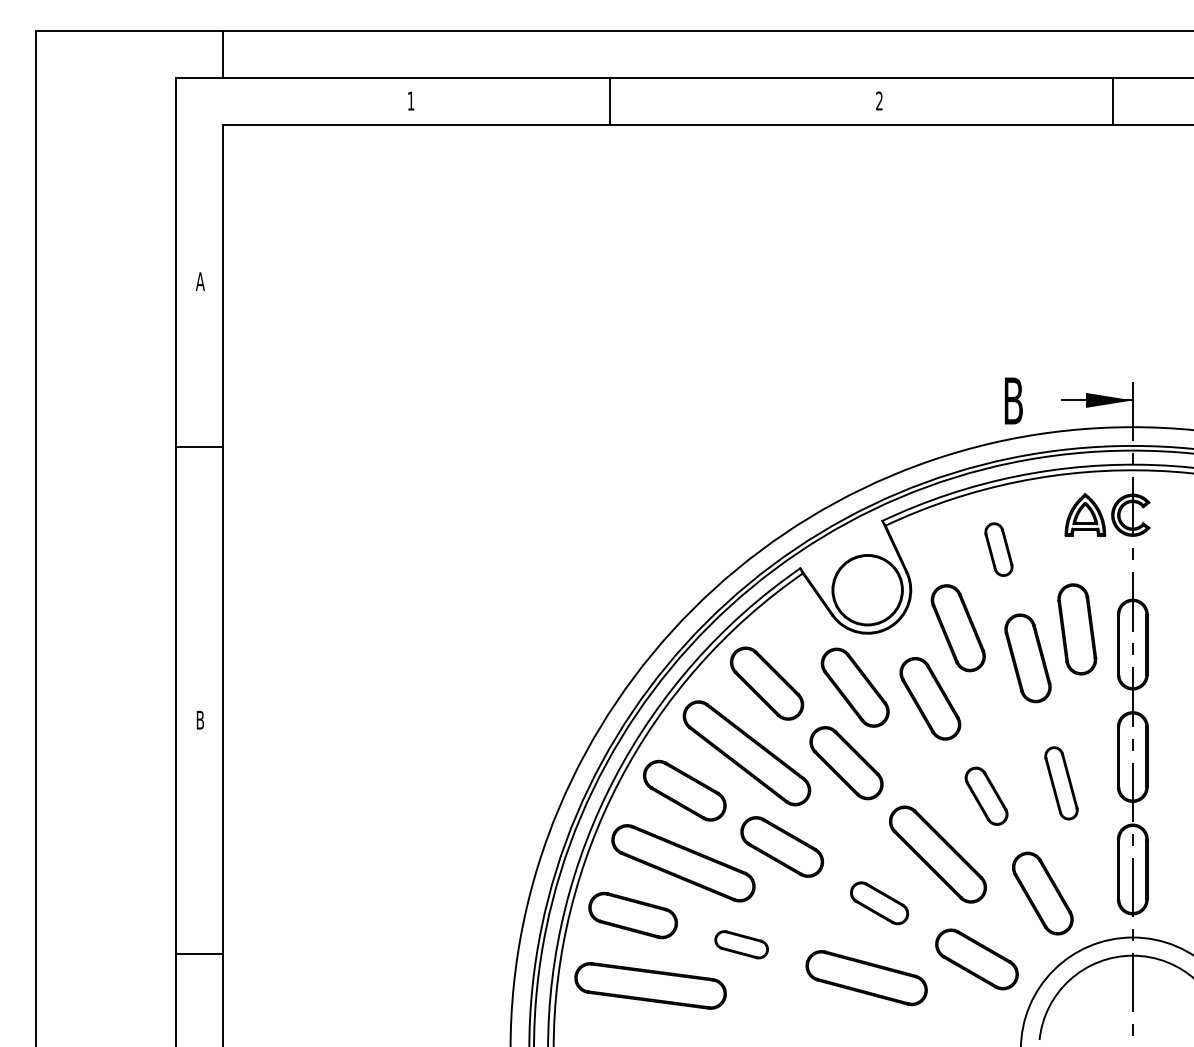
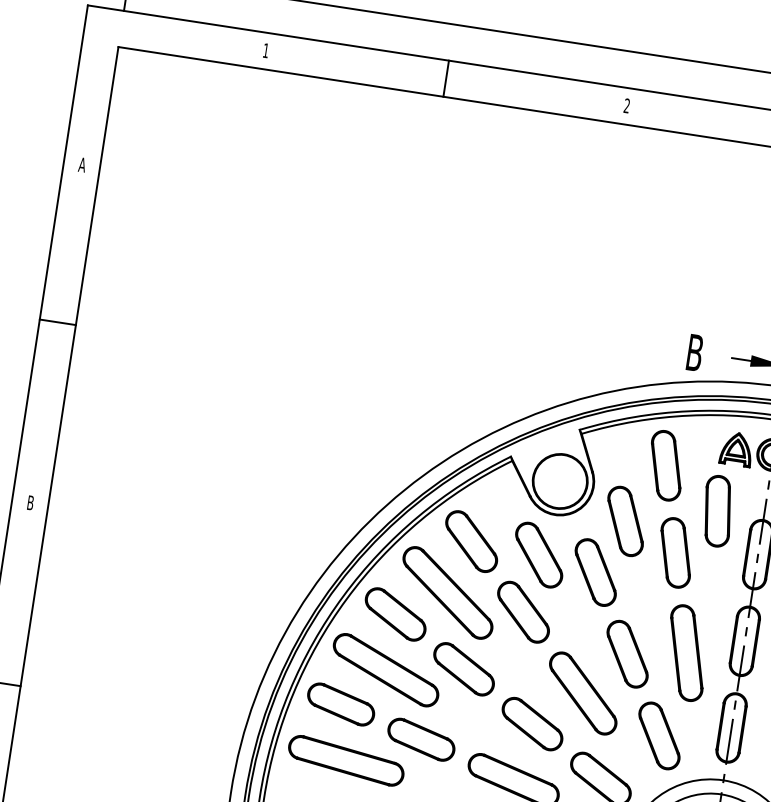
line: (609, 101) -> (445, 78), moved
line: (199, 446) -> (57, 322), moved
part: (998, 549) -> (665, 465), size x1.67
part: (1077, 629) -> (717, 511), moved
part: (1061, 783) -> (686, 653), size x1.67
part: (986, 796) -> (627, 654), size x1.43
part: (879, 903) -> (532, 724), size x1.43
part: (741, 944) -> (421, 739), size x1.67

